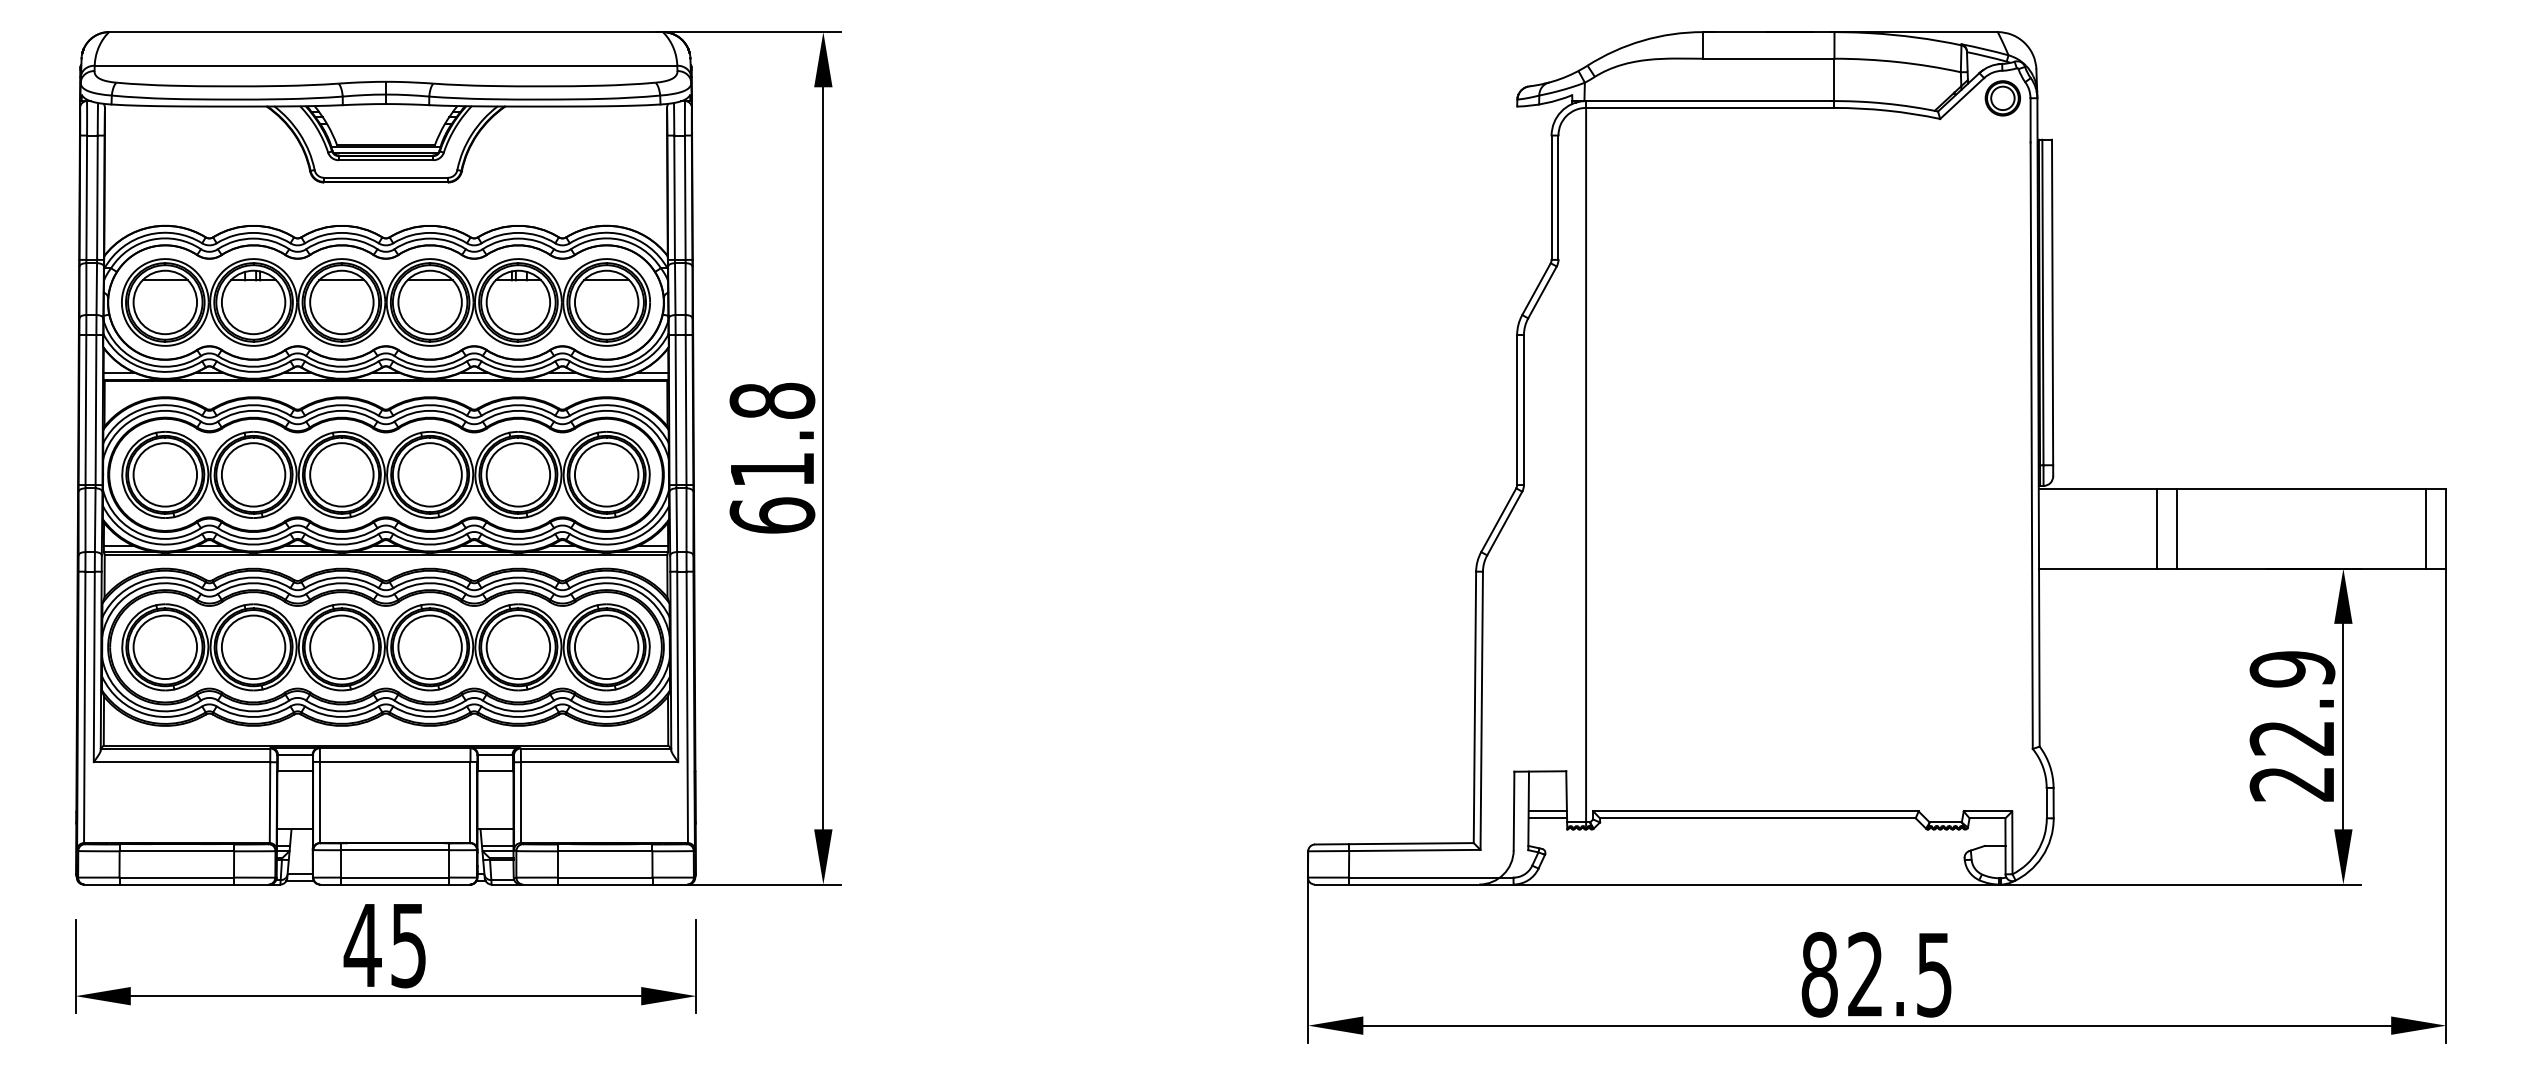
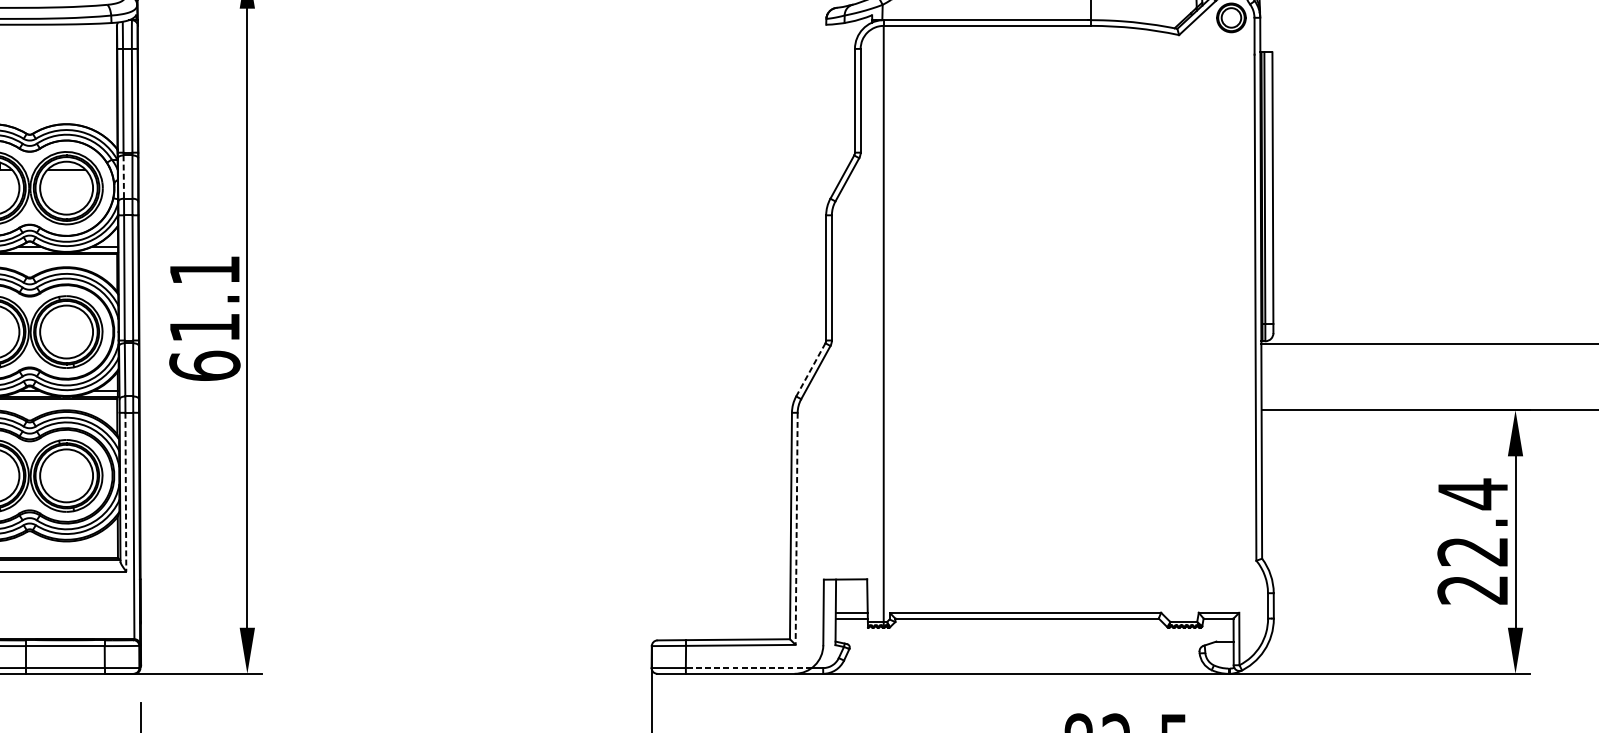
line: (675, 289) -> (124, 177), solid -> dashed
text: (772, 400) -> (204, 269), 61.8 -> 61.1
line: (1498, 520) -> (810, 370), solid -> dashed
line: (2156, 528) -> (1359, 376), removed
line: (2177, 528) -> (1377, 376), removed
line: (2425, 528) -> (1584, 376), removed
line: (677, 667) -> (125, 492), solid -> dashed
text: (2292, 669) -> (1473, 494), 22.9 -> 22.4
line: (1481, 711) -> (796, 529), solid -> dashed
line: (1423, 877) -> (748, 667), solid -> dashed

